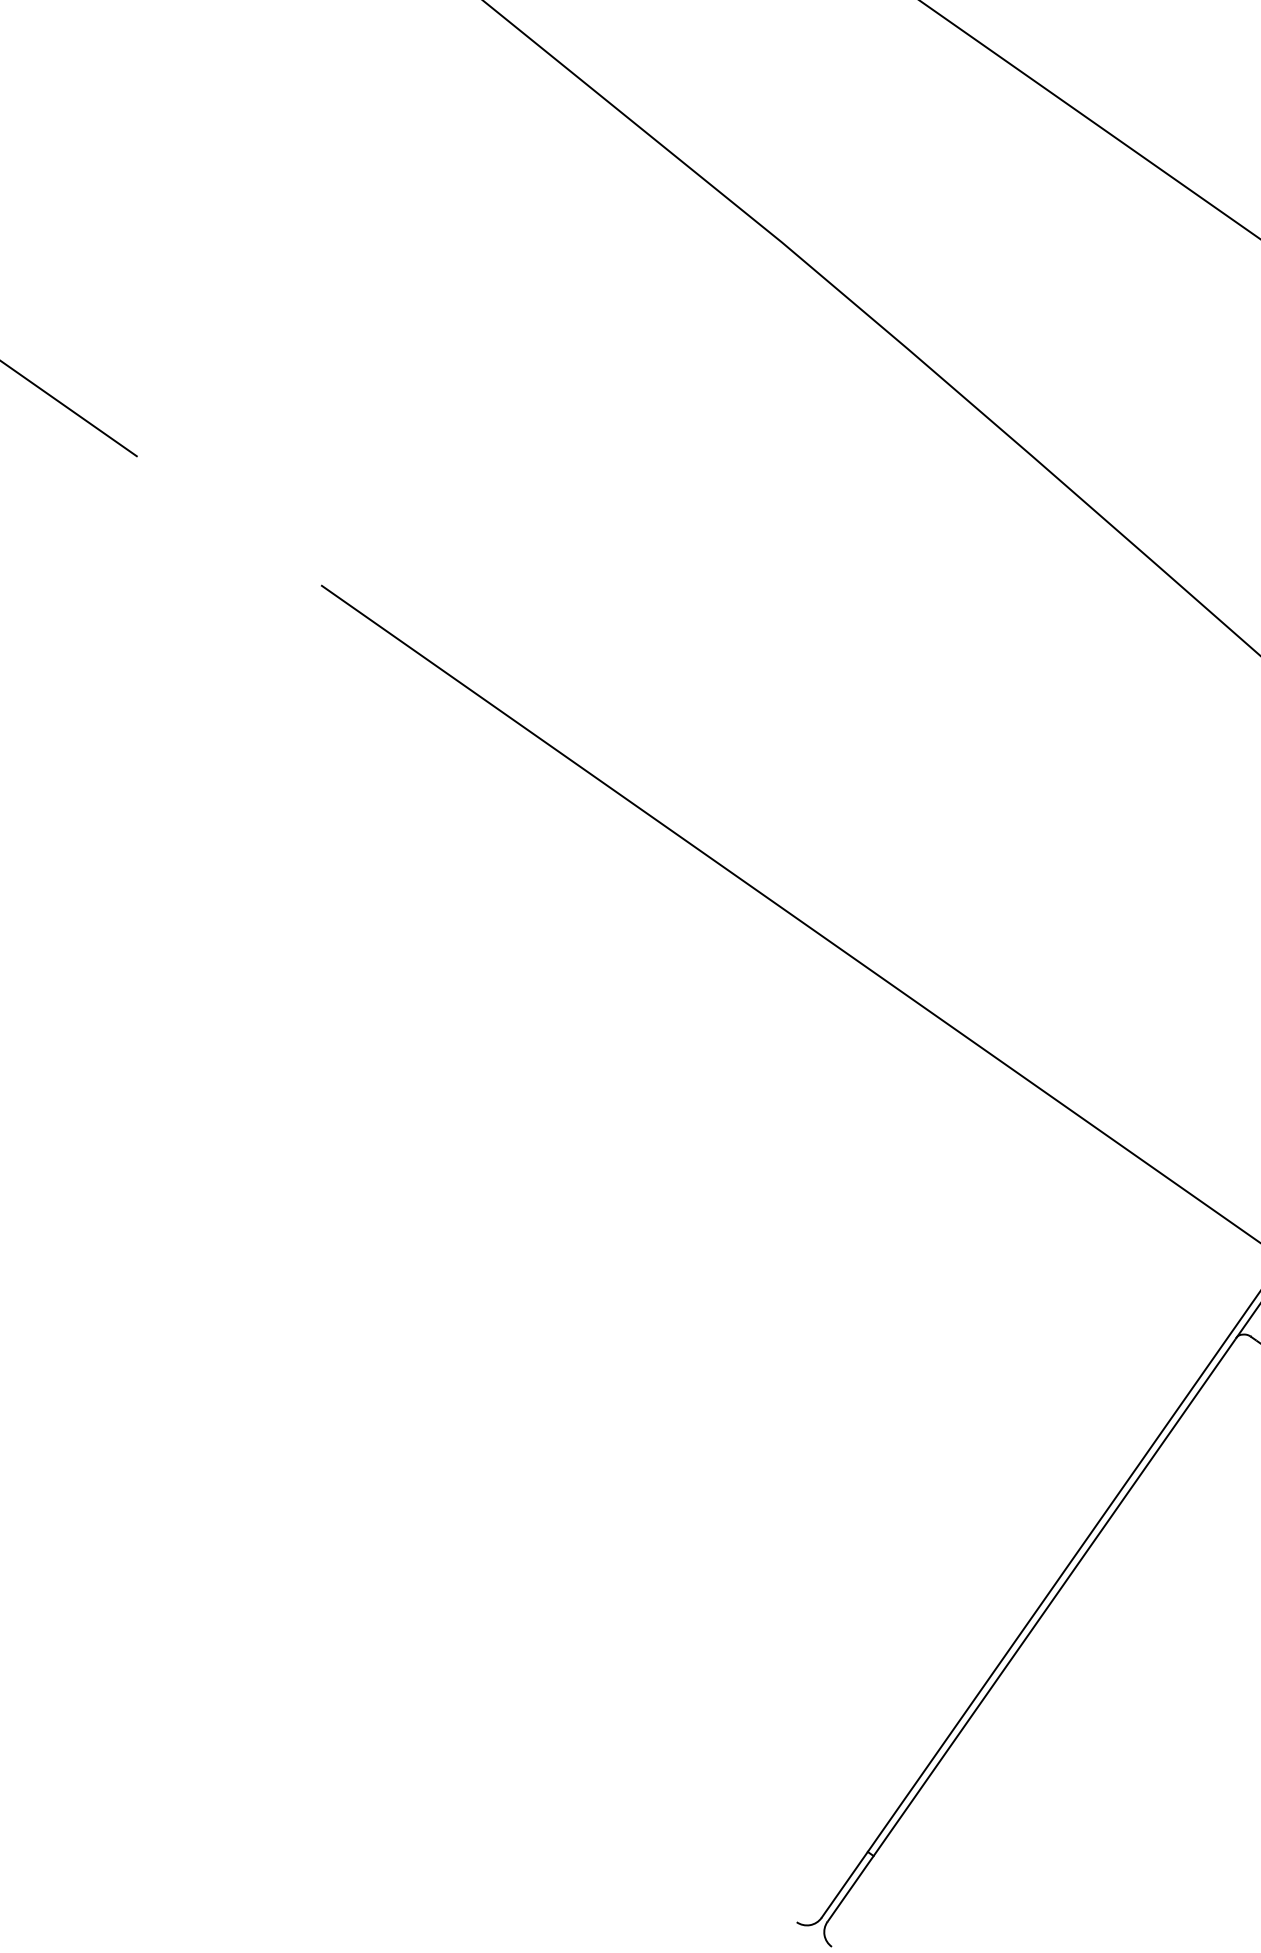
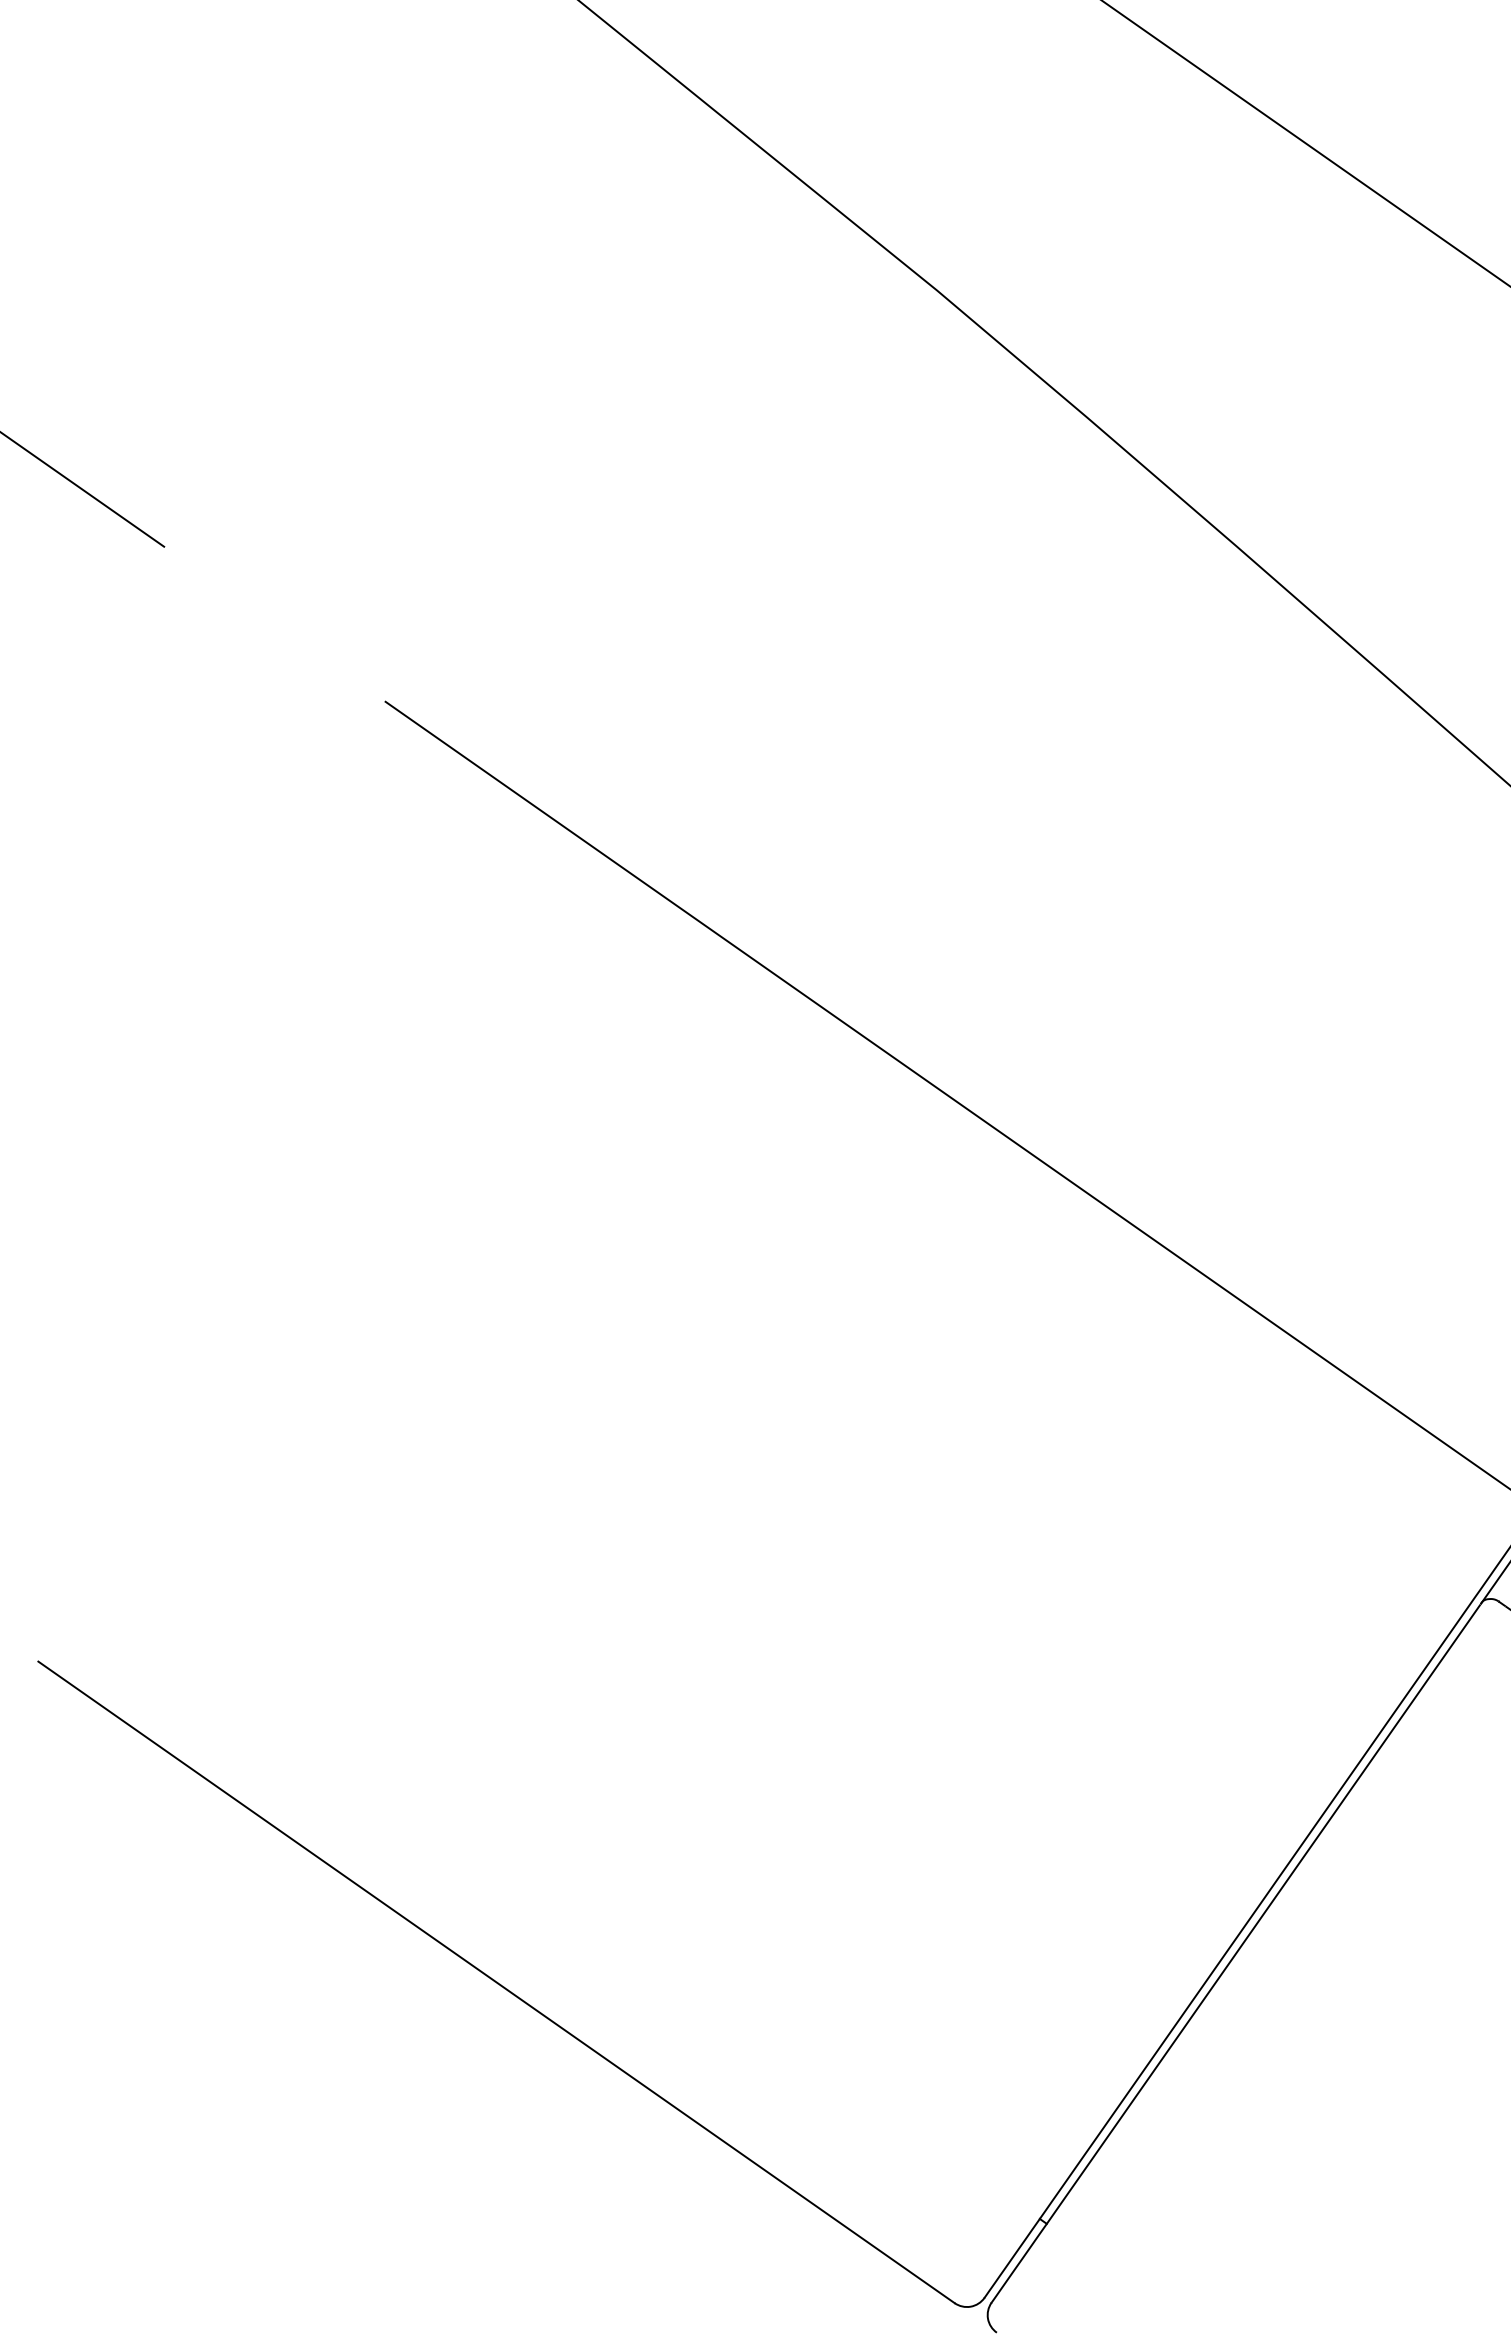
line: (414, 1654) -> (496, 1982), added

